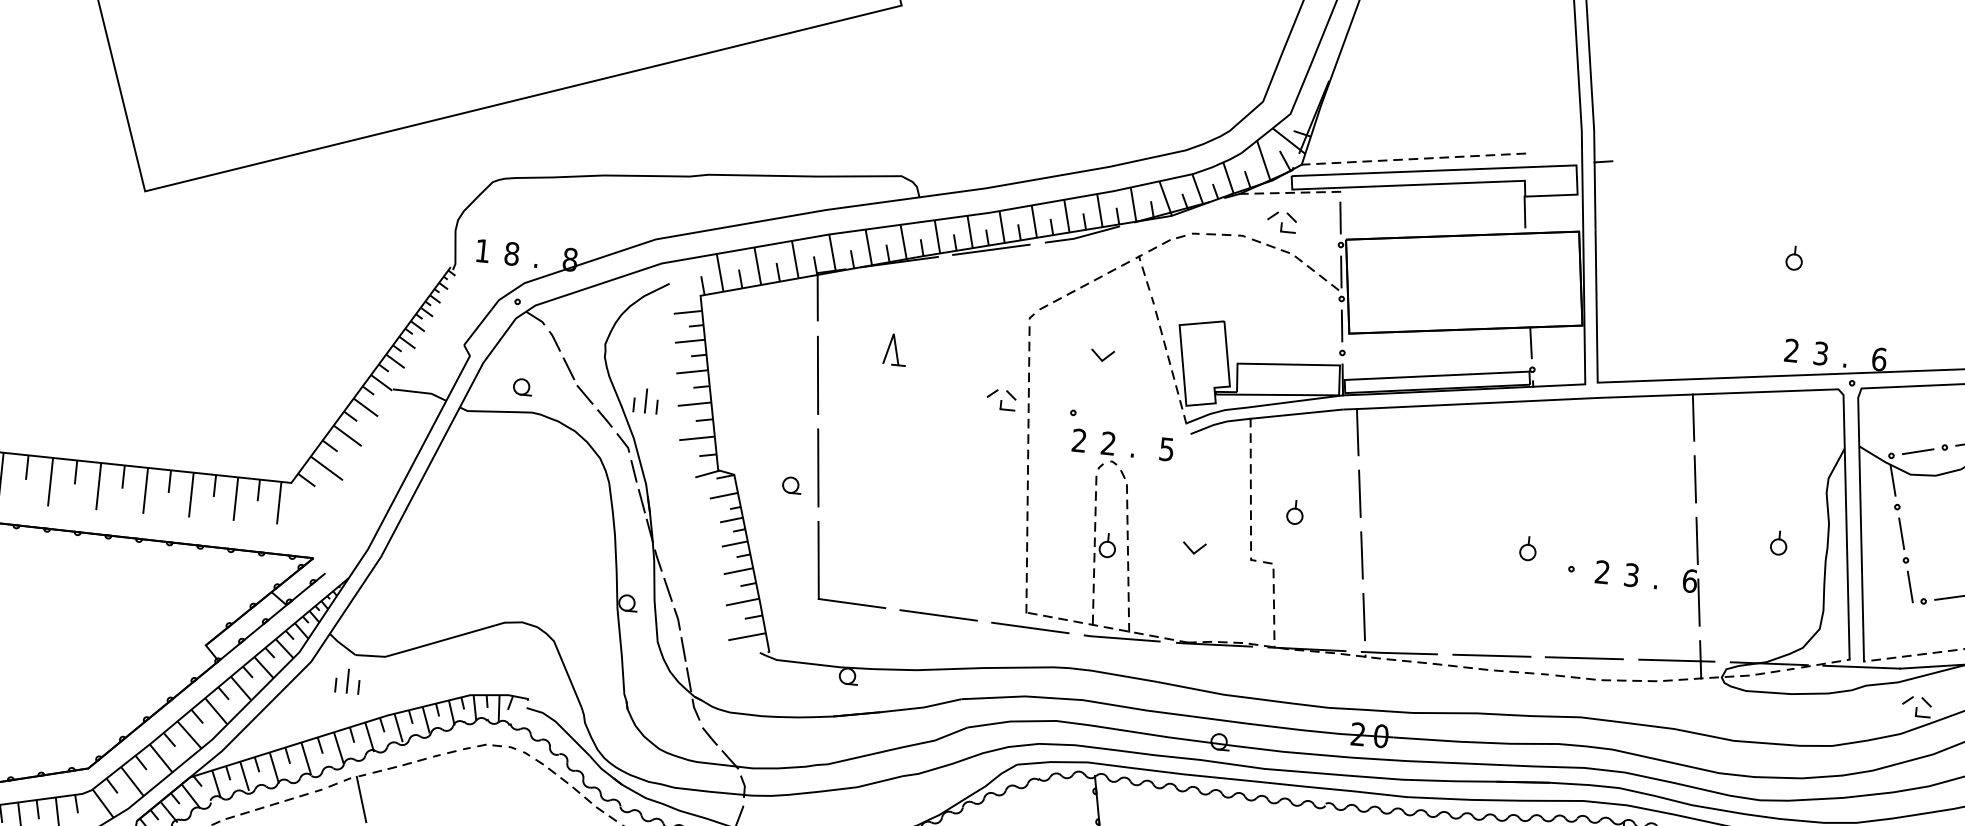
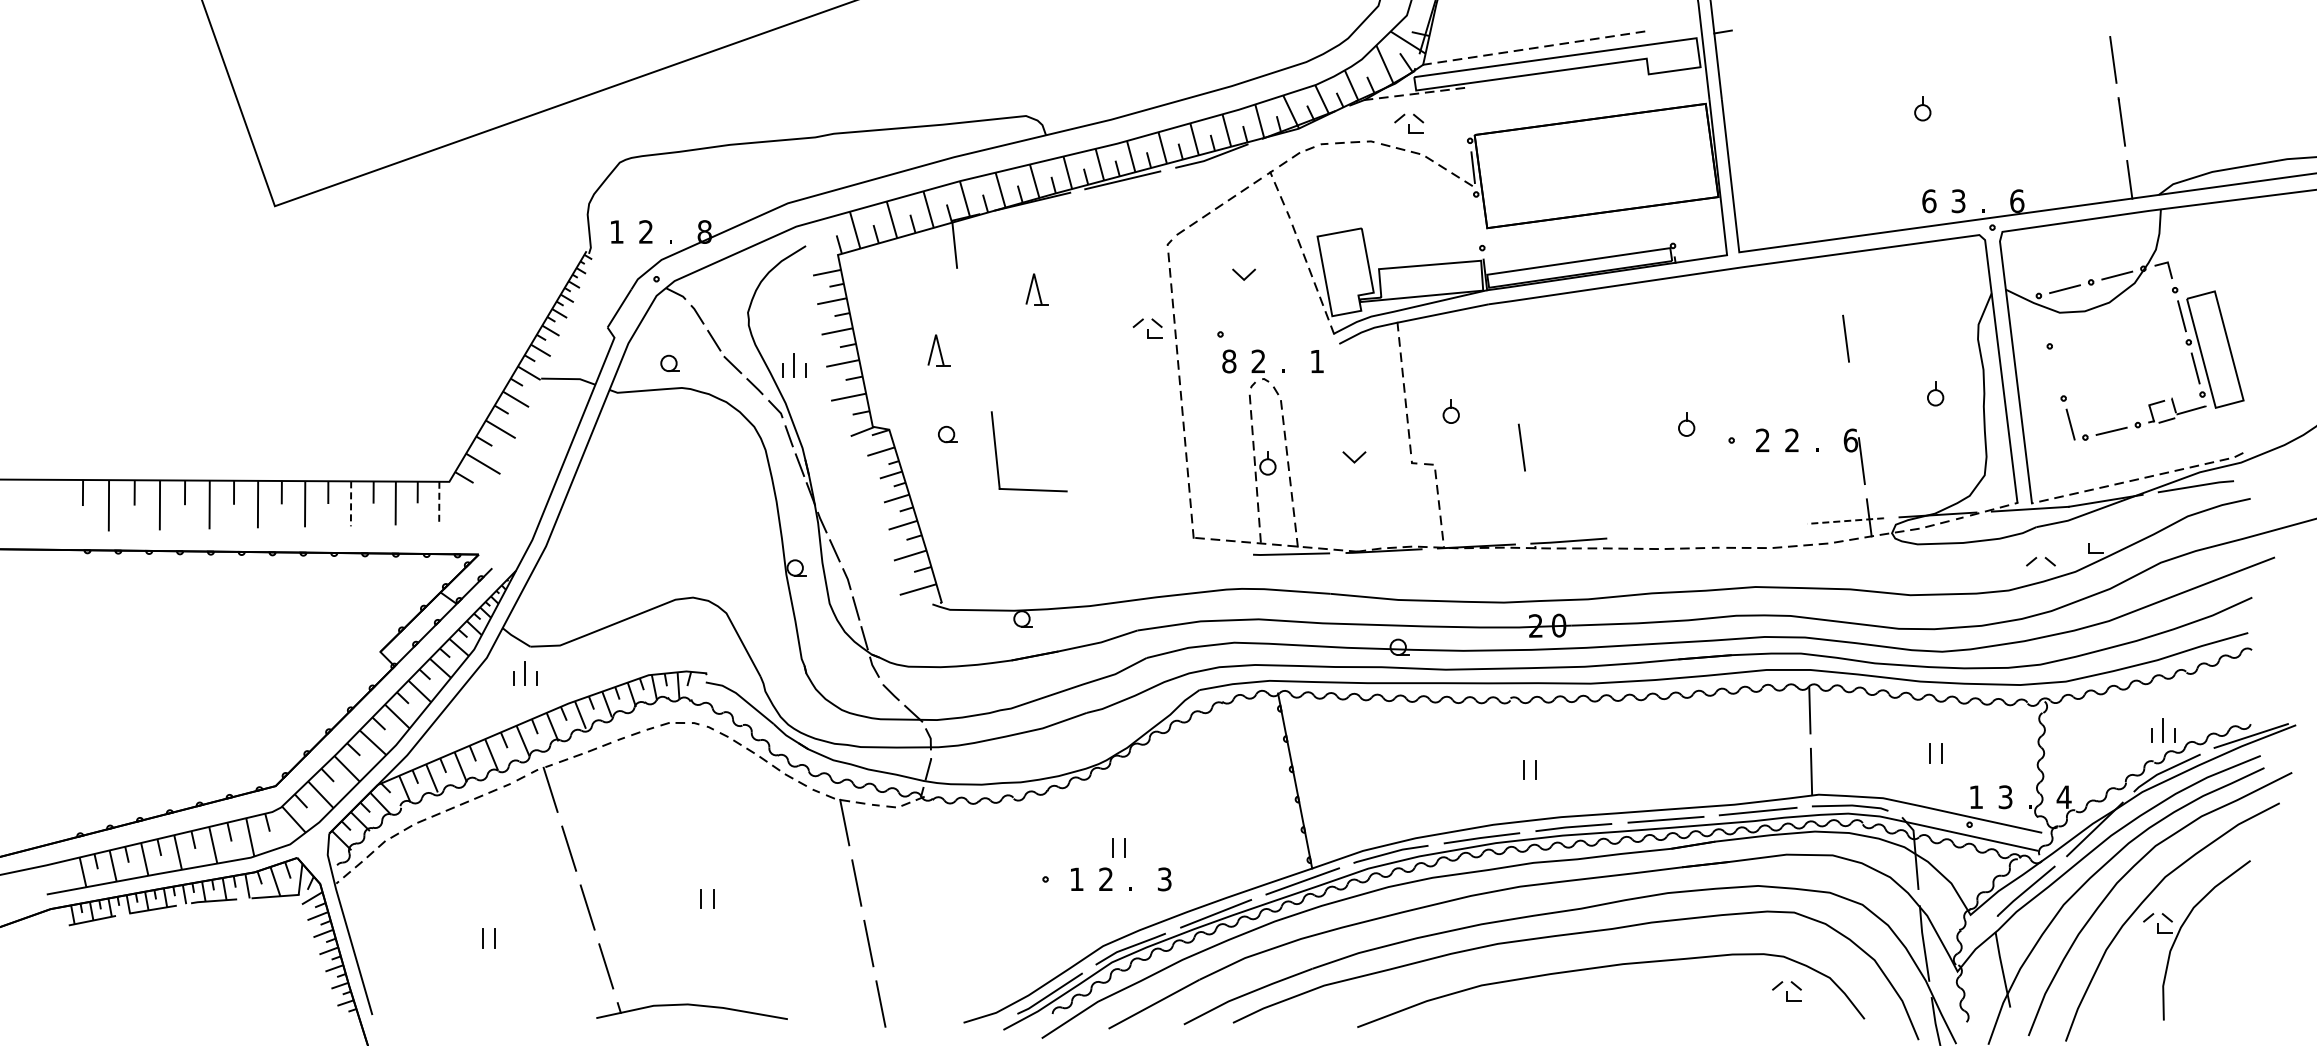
line: (1524, 211) -> (1649, 89), removed
line: (1340, 217) -> (1466, 113), removed
text: (512, 253) -> (646, 231), 8 -> 2
line: (1342, 325) -> (1479, 220), removed
line: (1530, 342) -> (1668, 219), removed
text: (1792, 350) -> (1929, 201), 2 -> 6
line: (817, 375) -> (962, 322), removed
part: (791, 400) -> (938, 350), added
line: (1693, 417) -> (1838, 277), removed
line: (1357, 432) -> (1505, 325), removed
text: (1079, 440) -> (1229, 361), 2 -> 8
text: (1166, 449) -> (1316, 361), 5 -> 1
line: (818, 467) -> (972, 414), removed
line: (1892, 480) -> (2042, 320), removed
line: (1359, 493) -> (1513, 386), removed
line: (191, 495) -> (351, 504), solid -> dashed
line: (279, 503) -> (439, 503), solid -> dashed
line: (1901, 533) -> (2056, 372), removed
line: (1696, 540) -> (1853, 399), removed
part: (820, 564) -> (997, 454), moved
text: (1630, 575) -> (1791, 440), 3 -> 2
line: (938, 614) -> (1106, 548), removed
line: (1364, 616) -> (1530, 508), removed
line: (1029, 627) -> (1198, 552), removed
line: (1491, 655) -> (1660, 534), removed
line: (1583, 657) -> (1752, 527), removed
line: (1677, 661) -> (1846, 521), solid -> dashed
part: (1916, 701) -> (2040, 561), moved

